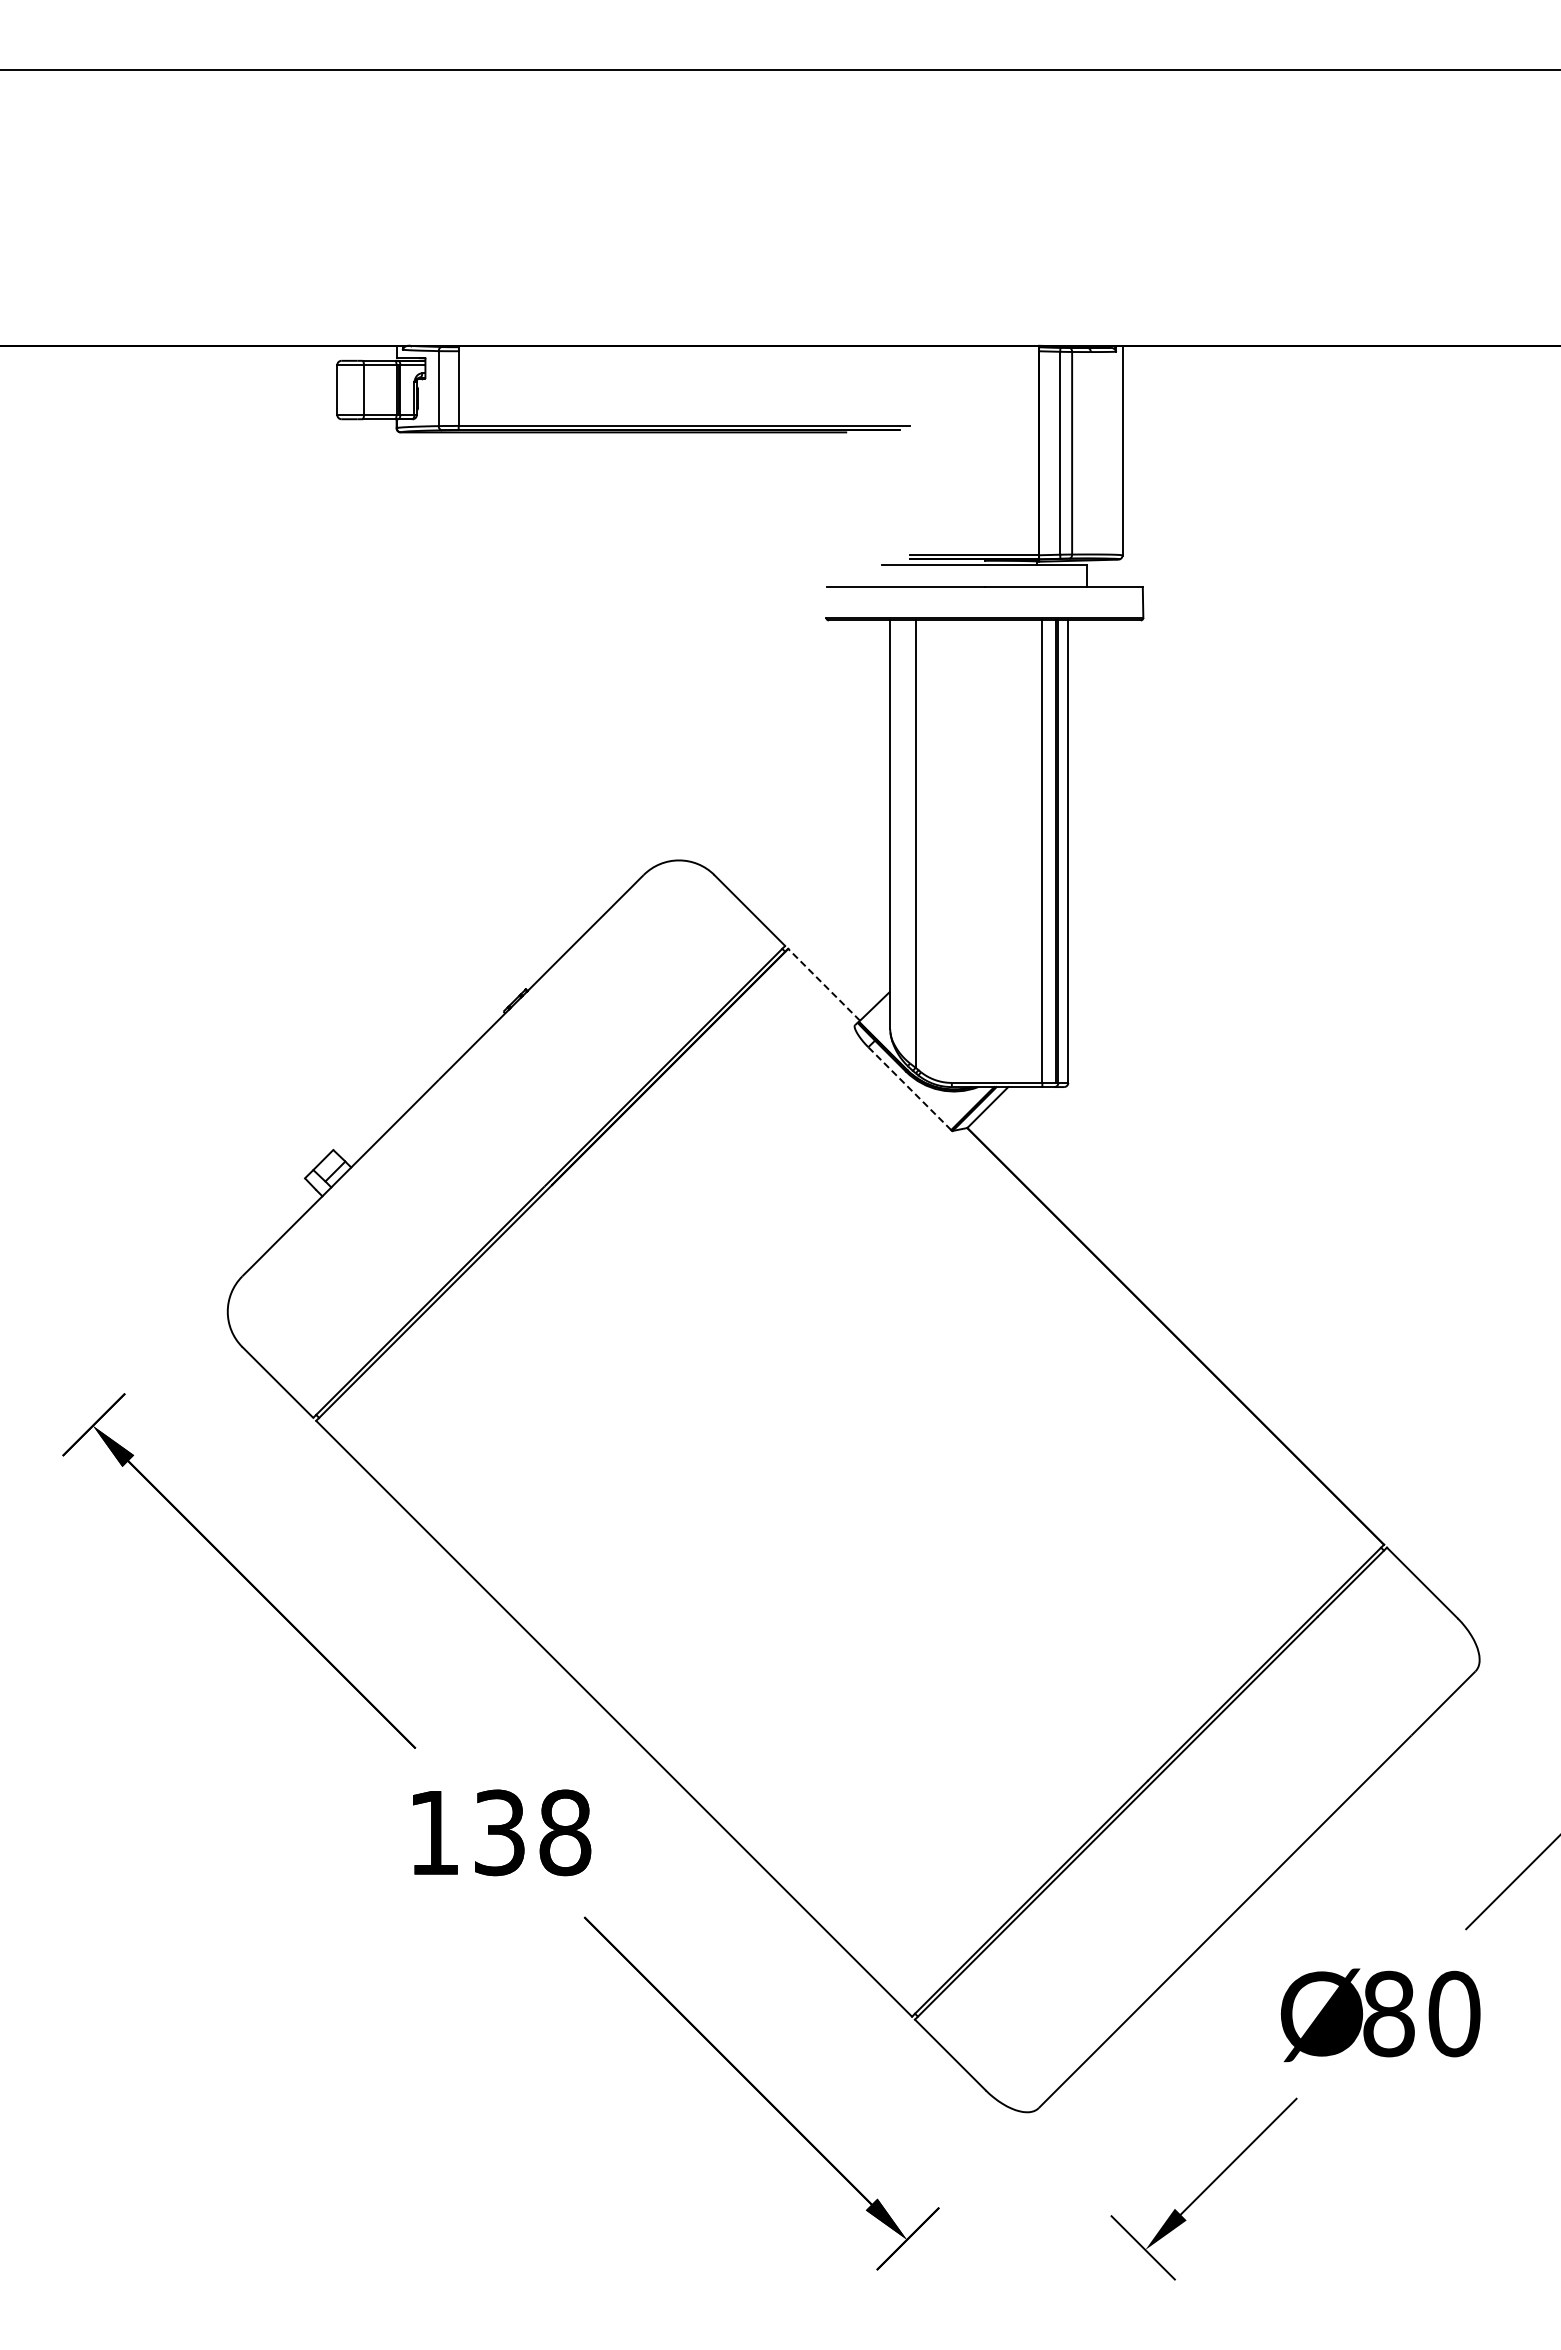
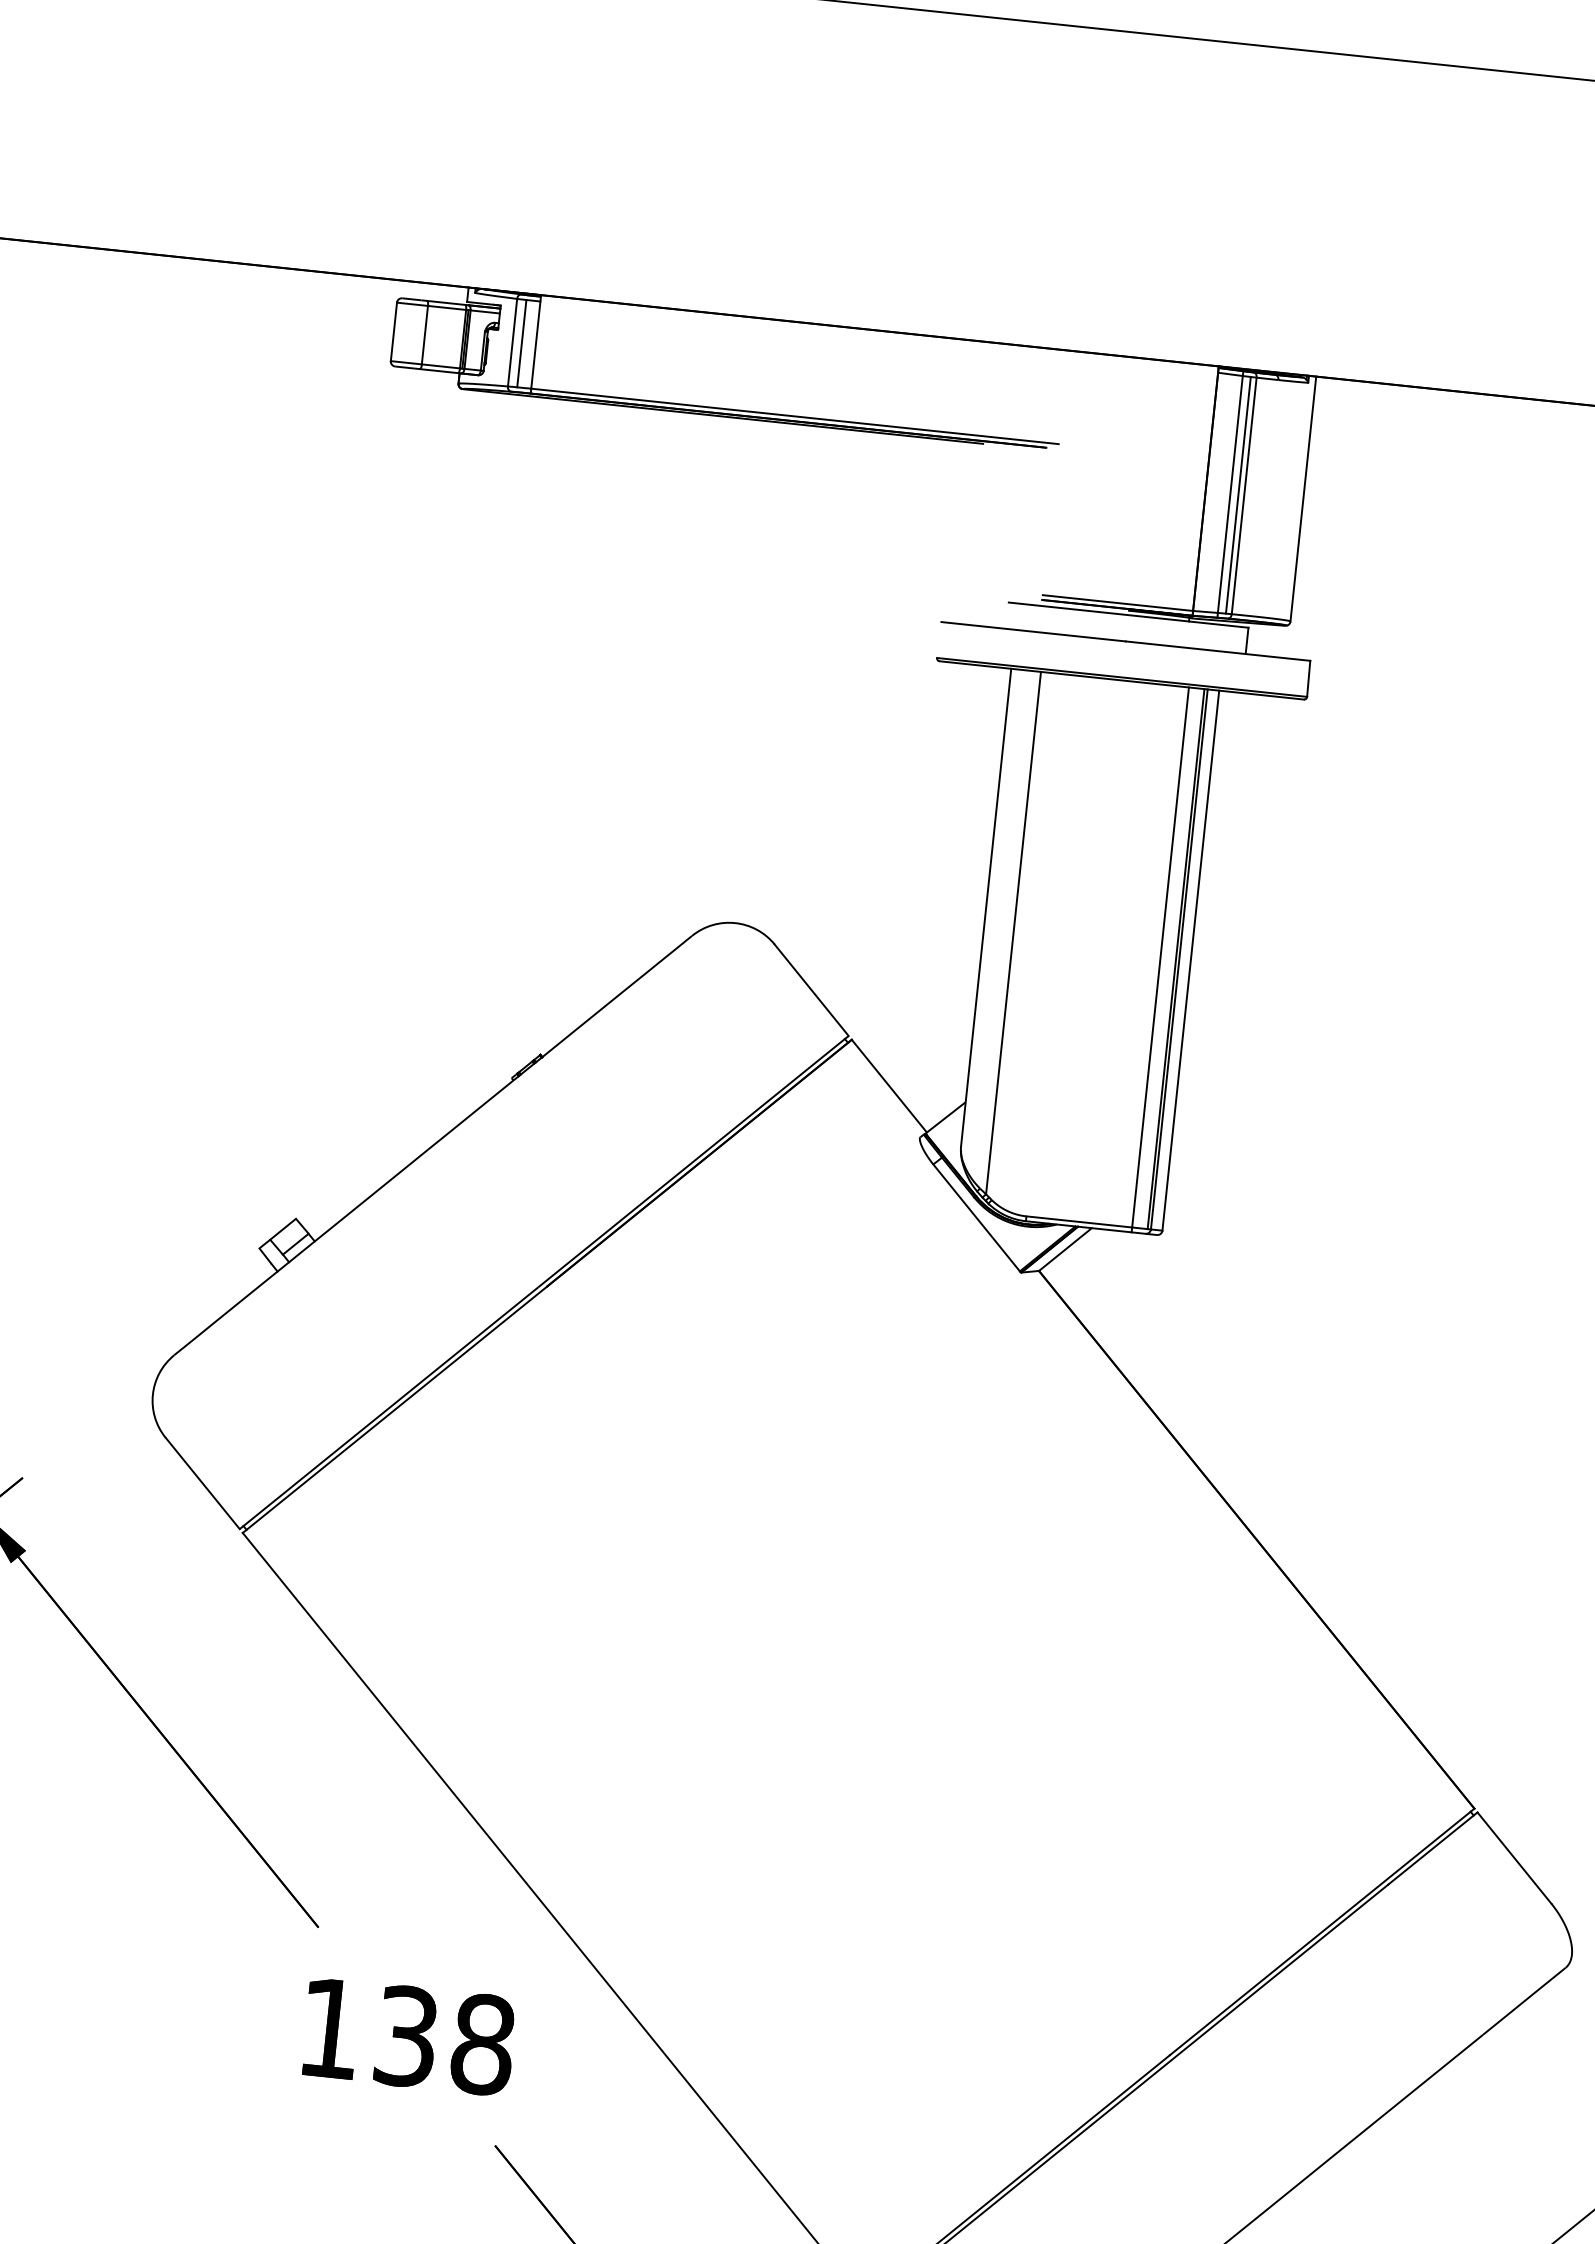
line: (446, 388) -> (521, 343), added
line: (1067, 452) -> (1238, 494), added
line: (824, 984) -> (889, 1085), dashed -> solid
line: (909, 1088) -> (976, 1217), dashed -> solid

